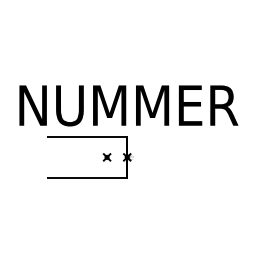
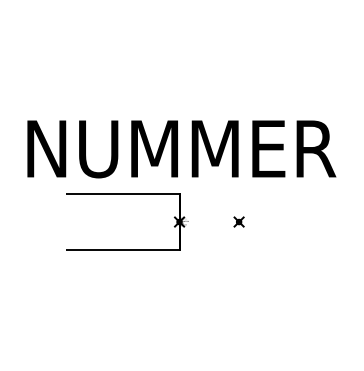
part: (106, 157) -> (238, 221), moved

